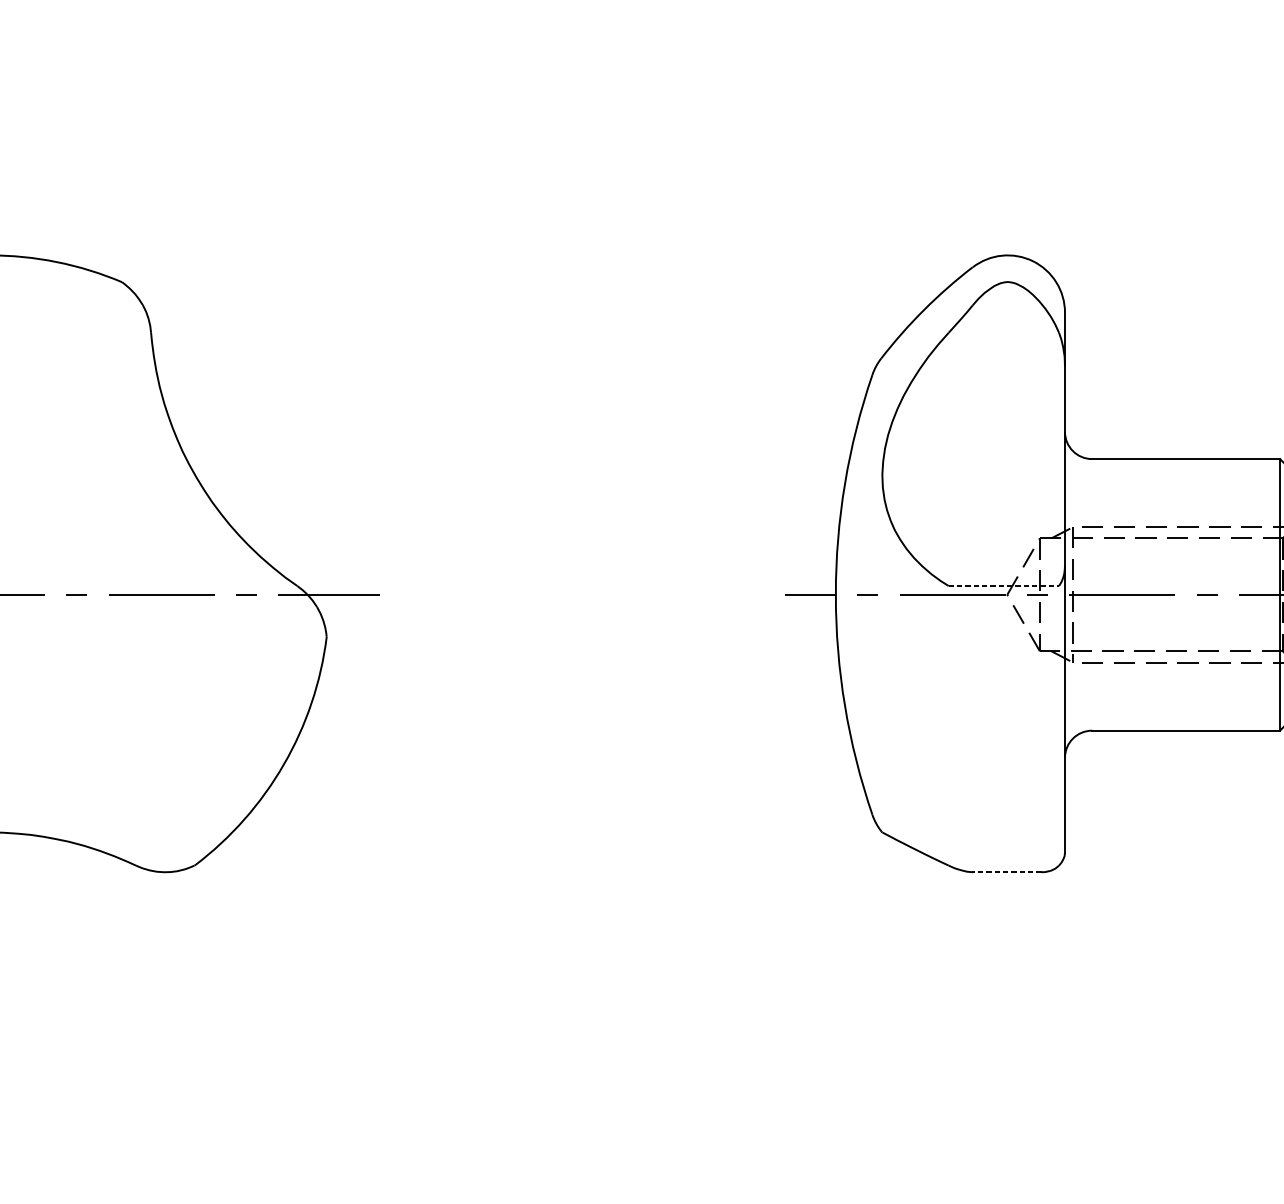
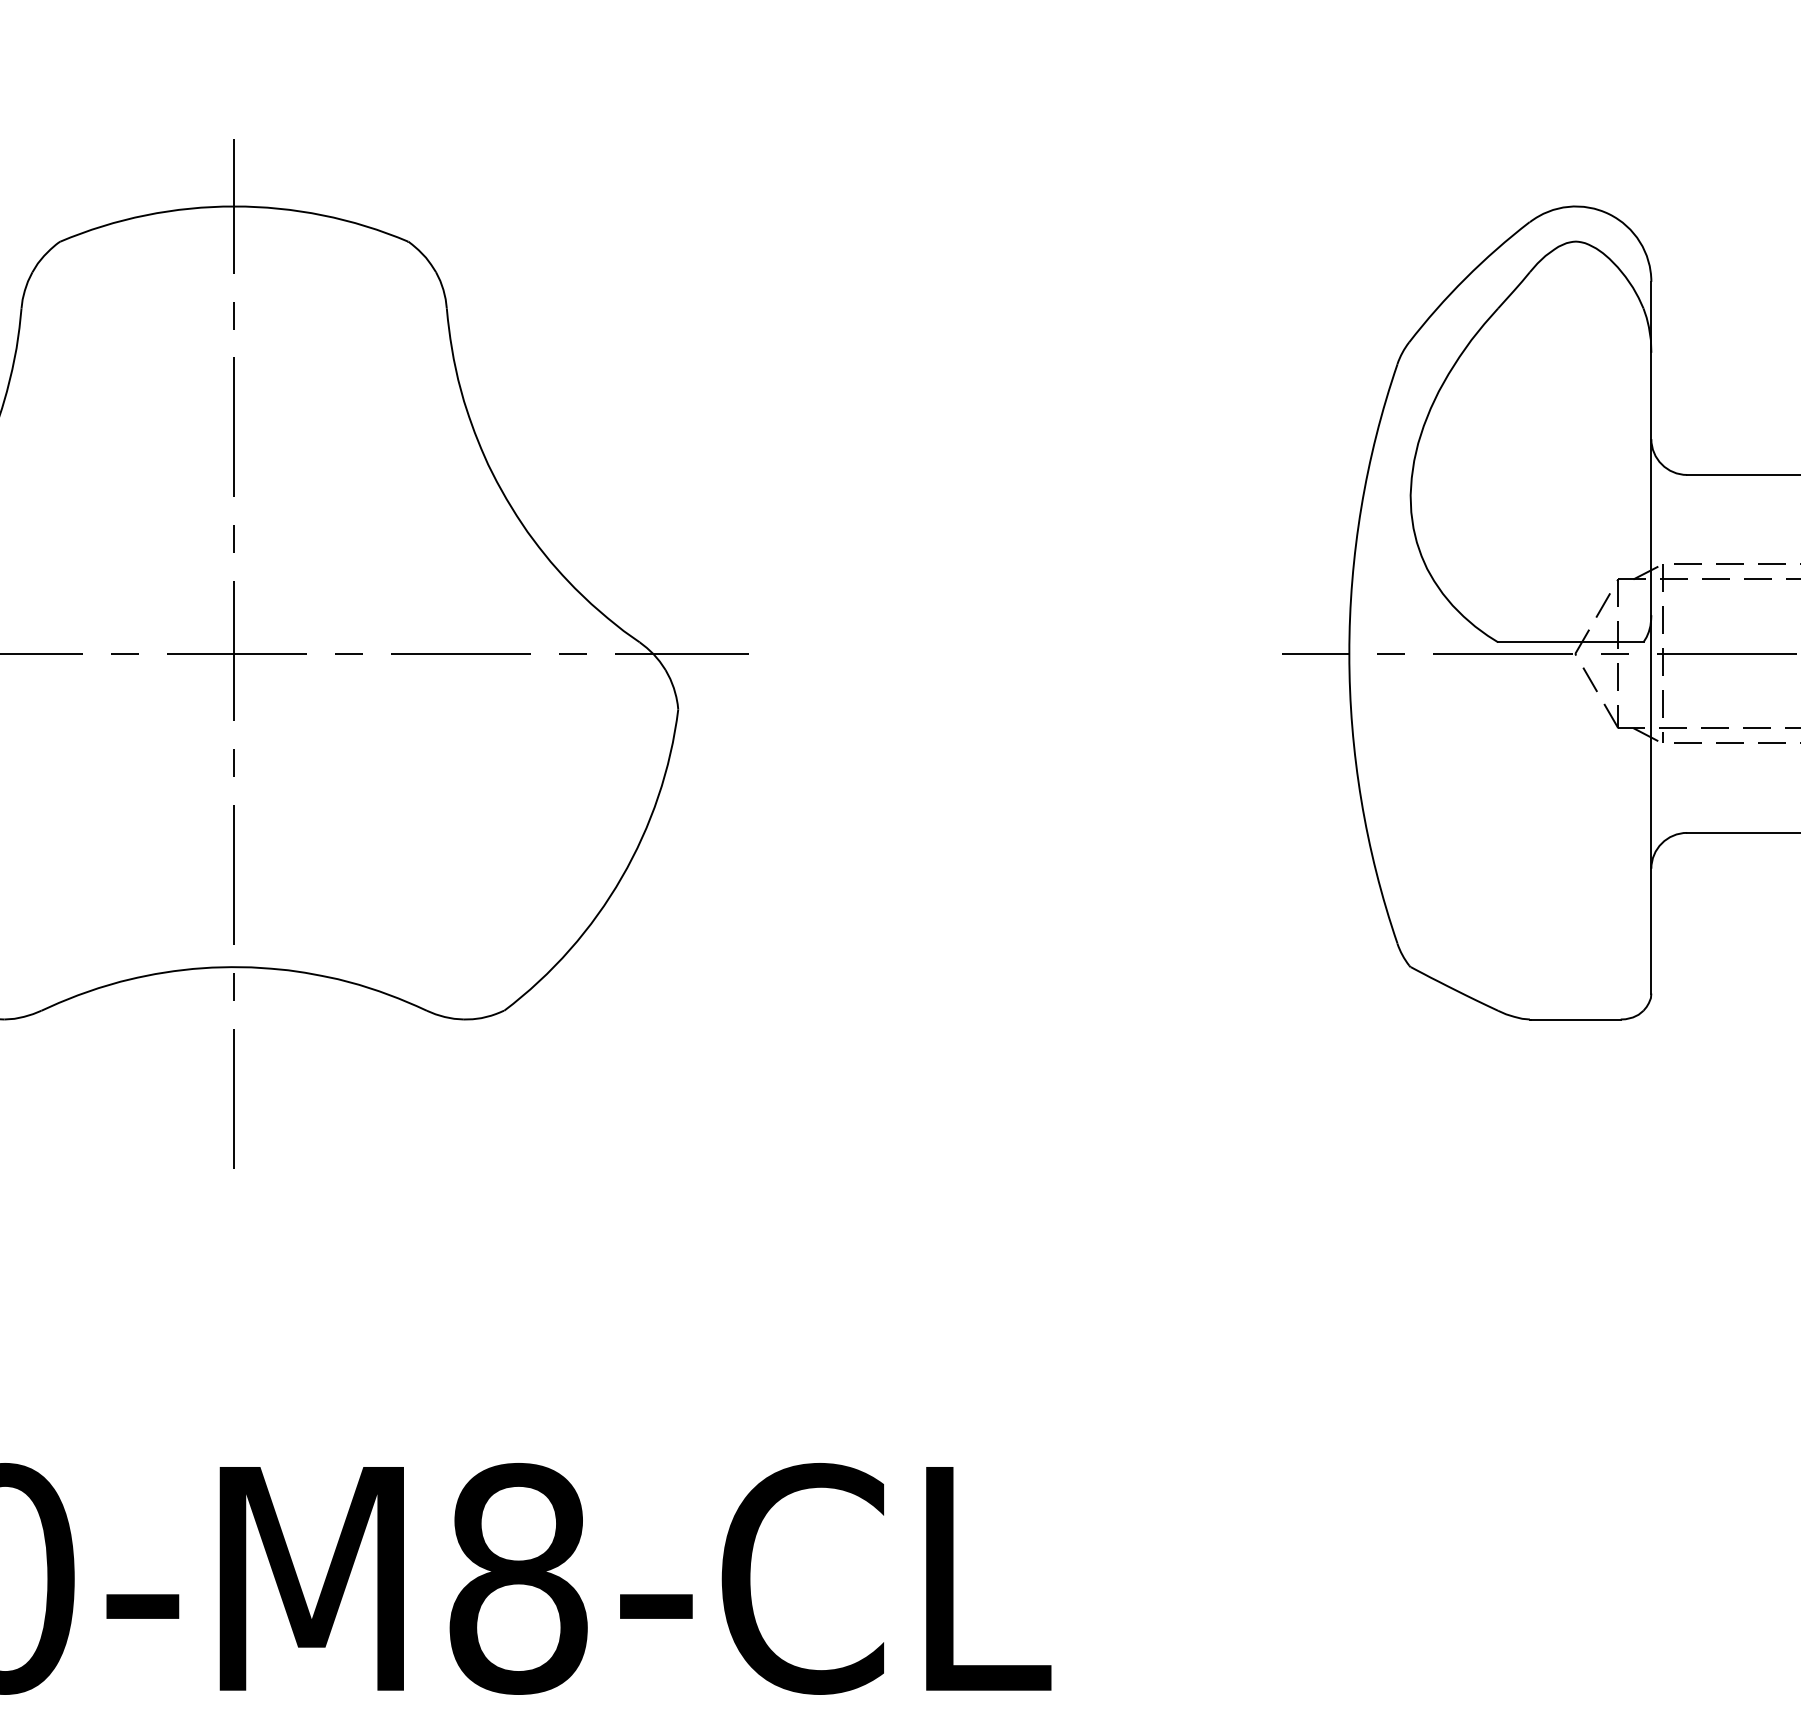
line: (1003, 586) -> (1570, 642), dashed -> solid
line: (1007, 872) -> (1575, 1019), dashed -> solid

